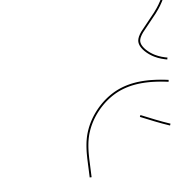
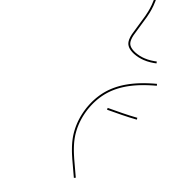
line: (155, 120) -> (122, 113), moved

